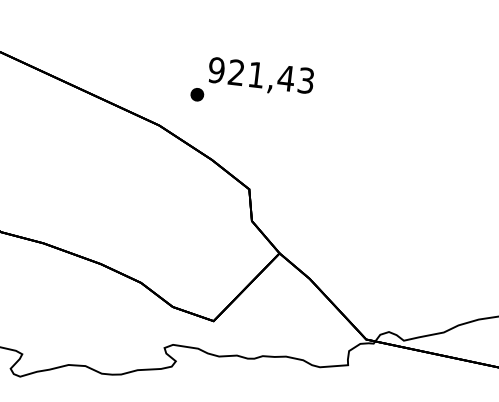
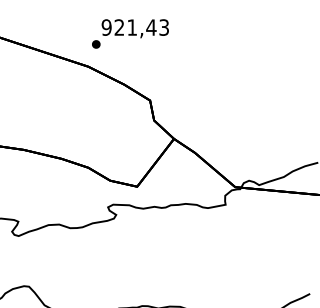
text: (252, 83) -> (130, 33), moved

